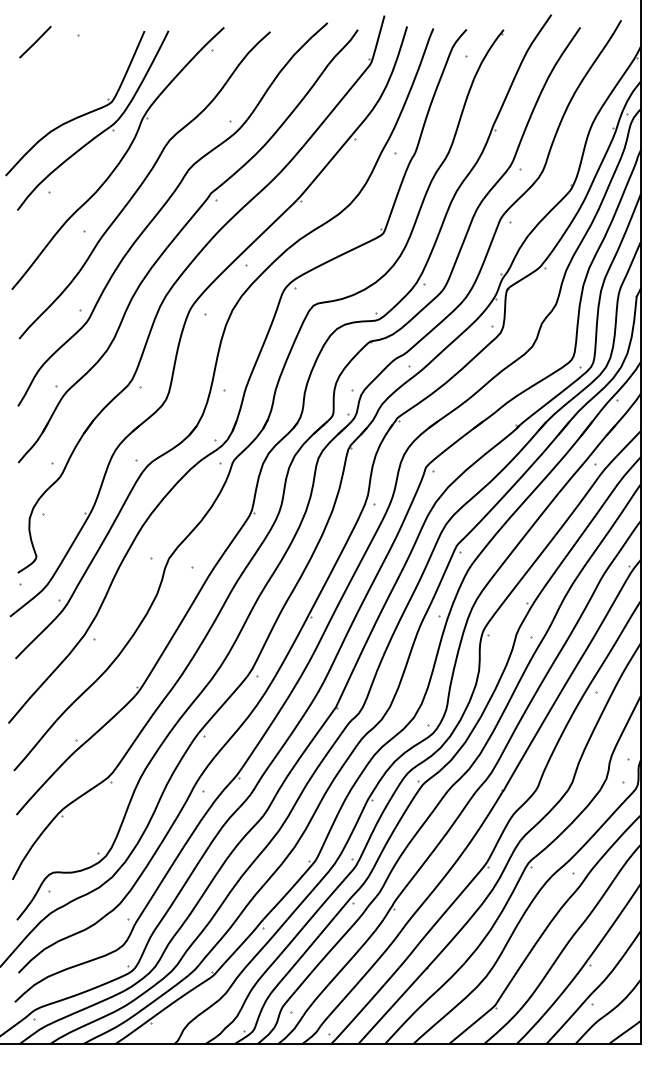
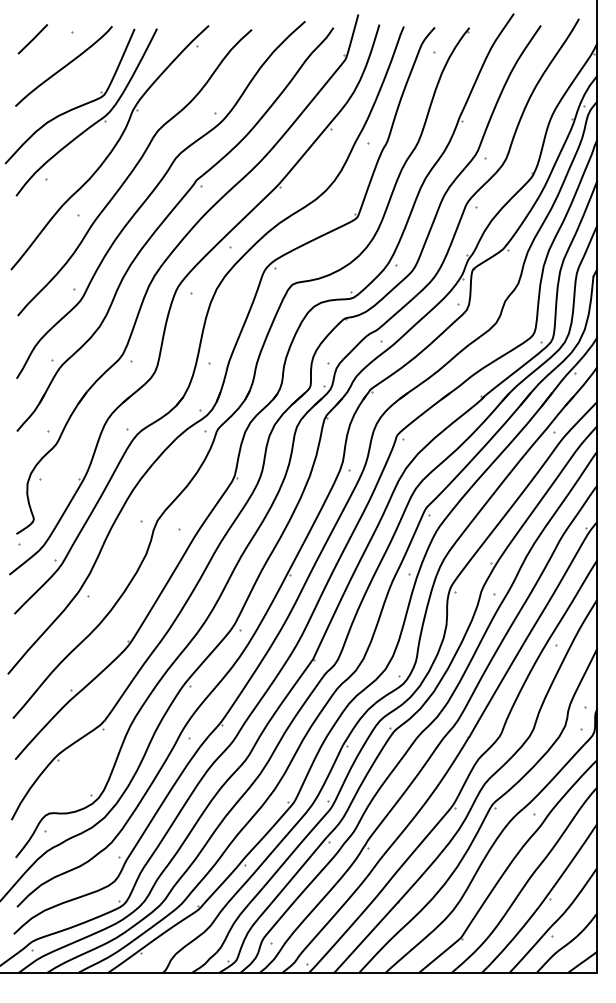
curve: (68, 71) -> (63, 66), added

